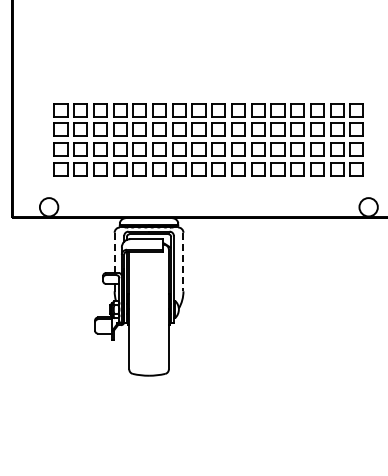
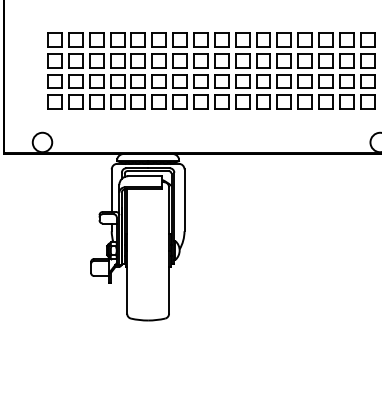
line: (114, 253) -> (111, 191), dashed -> solid
line: (183, 262) -> (184, 200), dashed -> solid

